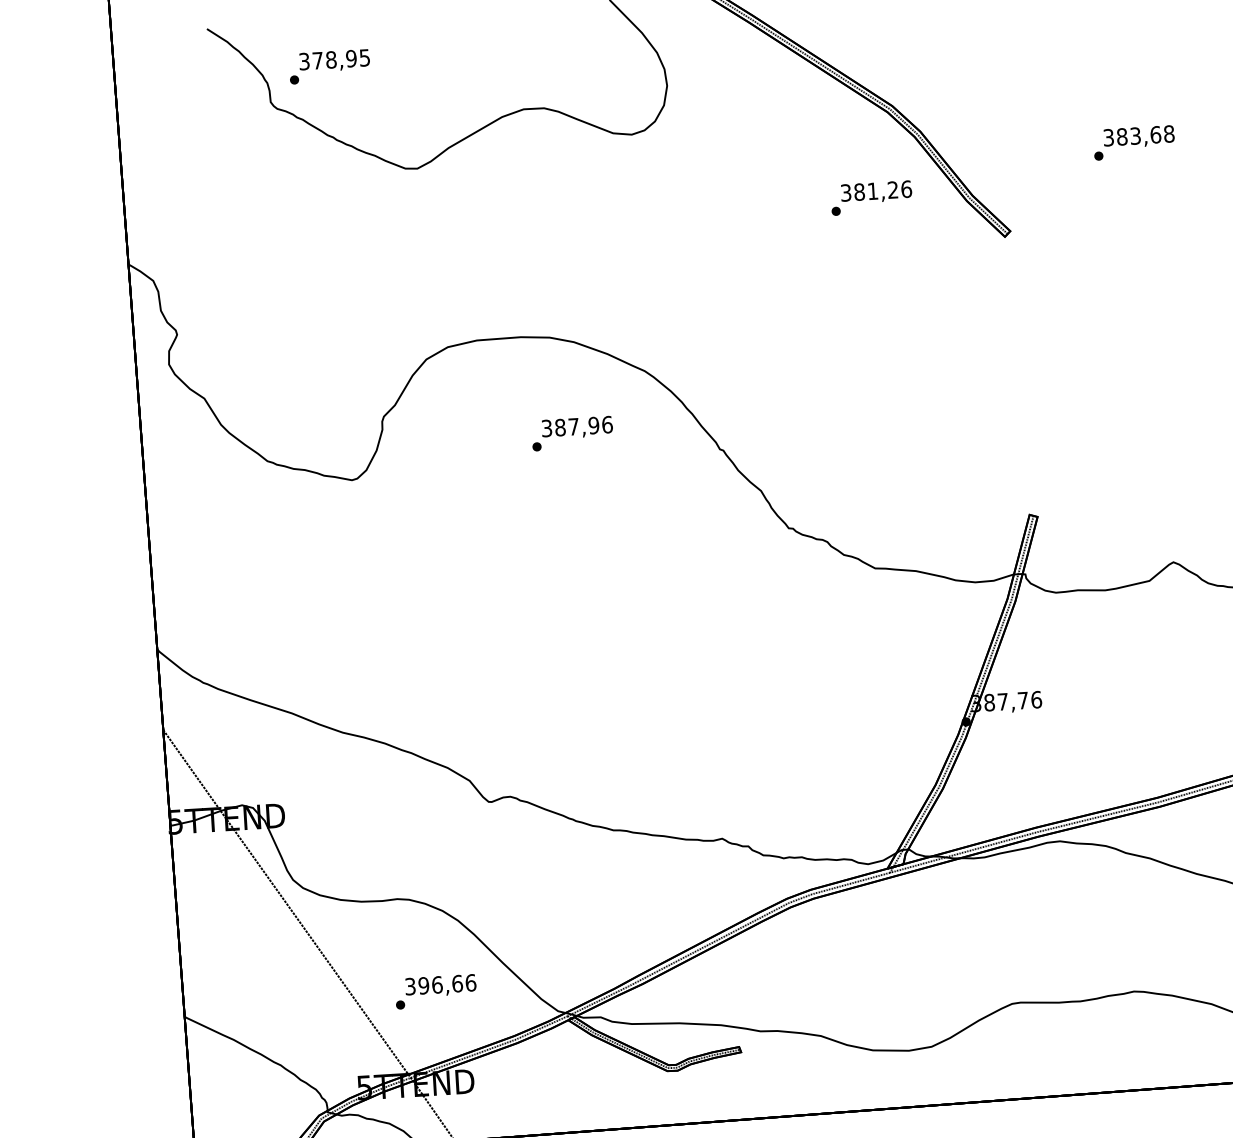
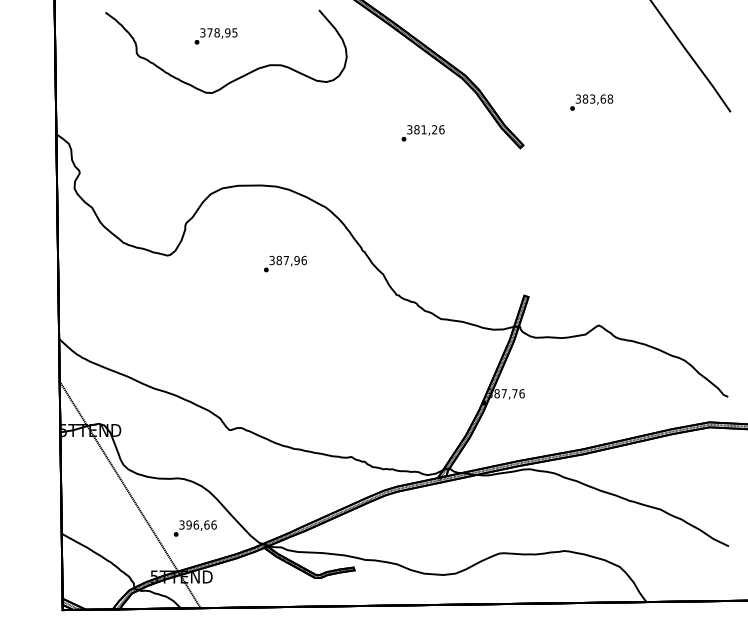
text: (328, 66) -> (215, 36), moved
text: (870, 198) -> (422, 133), moved
text: (572, 434) -> (285, 264), moved

